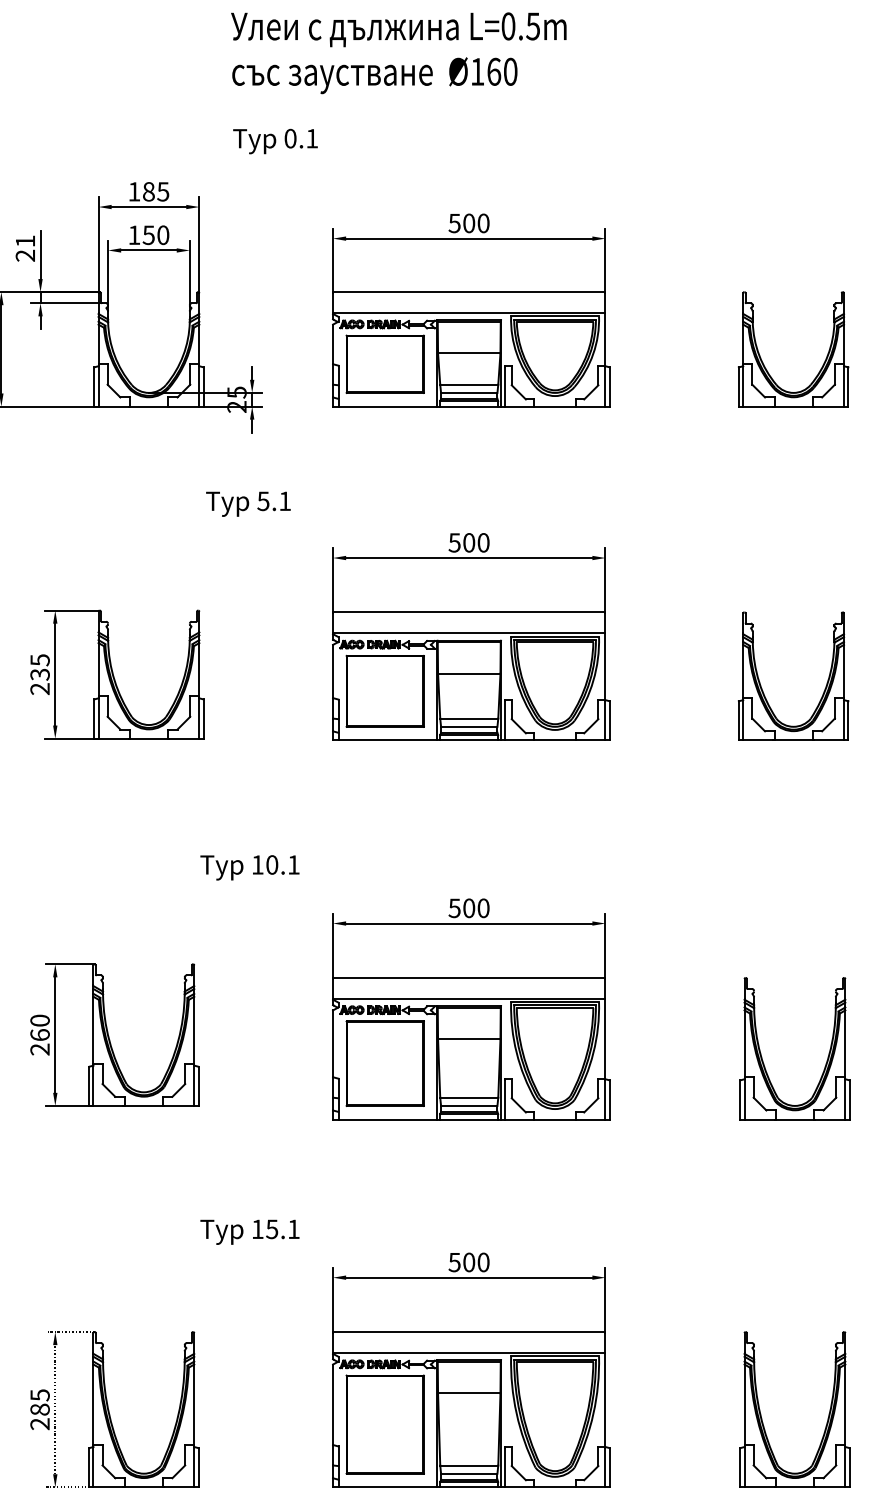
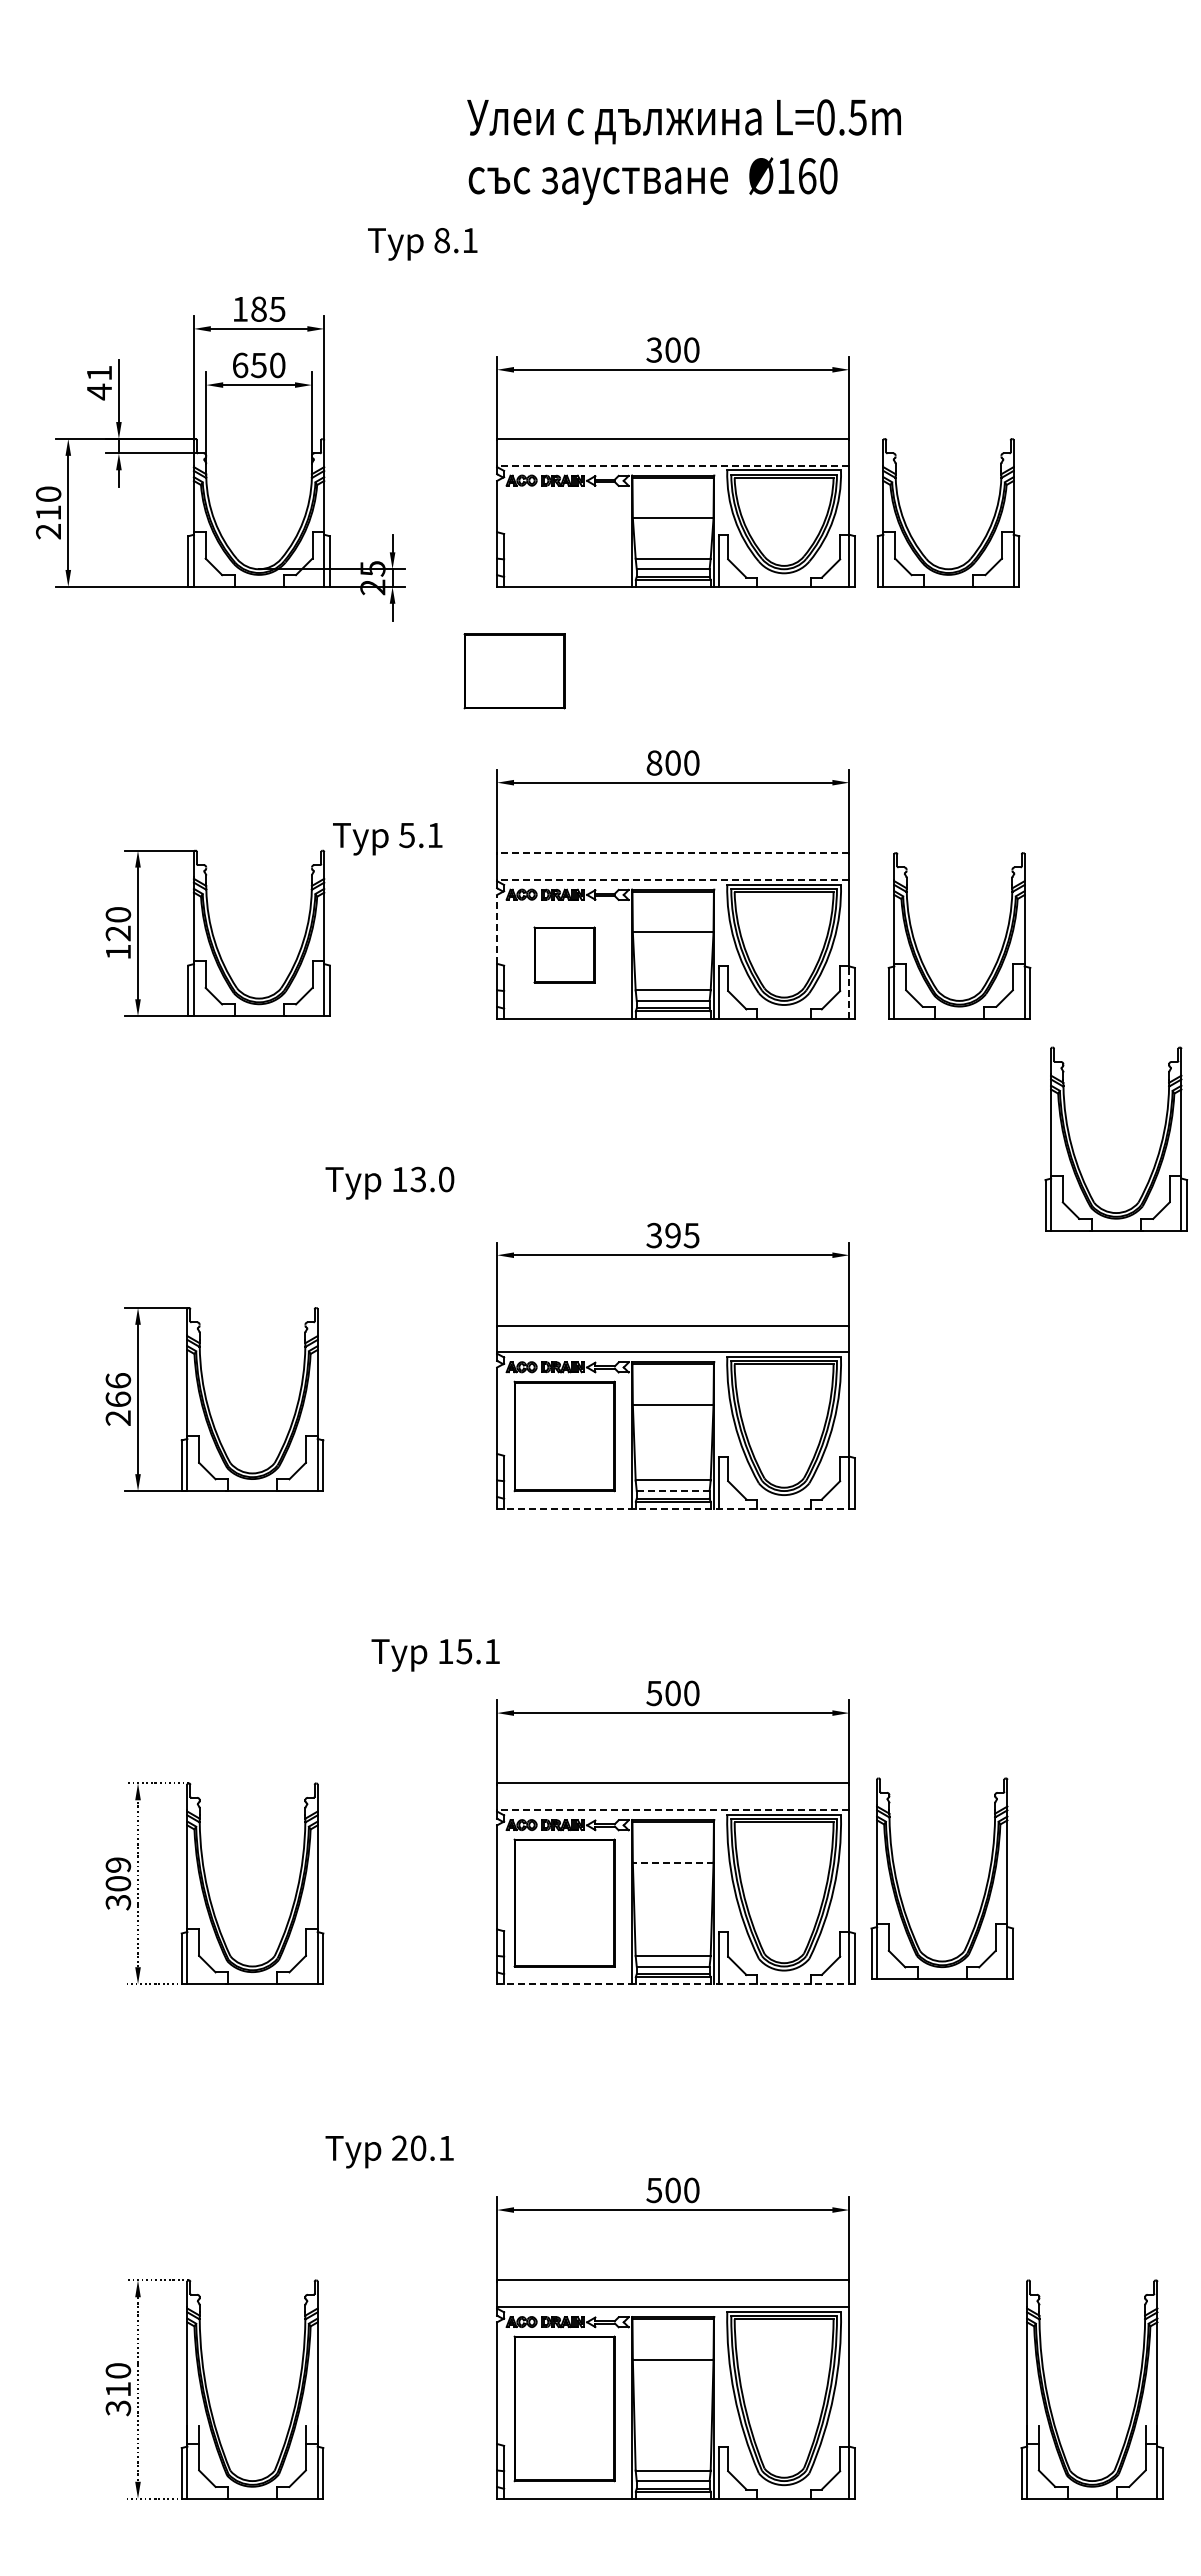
text: (398, 52) -> (683, 151), moved
text: (290, 138) -> (441, 240), 0.1 -> 8.1
text: (454, 222) -> (654, 349), 500 -> 300
text: (134, 235) -> (240, 365), 150 -> 650
text: (24, 255) -> (98, 391), 21 -> 41
line: (468, 312) -> (672, 465), solid -> dashed
part: (385, 364) -> (514, 671), moved
part: (764, 364) -> (910, 532), moved
text: (248, 504) -> (387, 839), moved
text: (454, 542) -> (654, 762), 500 -> 800
line: (468, 612) -> (672, 853), solid -> dashed
line: (468, 632) -> (672, 879), solid -> dashed
line: (333, 670) -> (497, 928), solid -> dashed
text: (40, 674) -> (118, 933), 235 -> 120
part: (761, 684) -> (917, 946), moved
part: (385, 690) -> (564, 954), size x0.6
line: (605, 720) -> (849, 992), solid -> dashed
text: (283, 864) -> (432, 1179), 10.1 -> 13.0
text: (468, 908) -> (672, 1235), 500 -> 395
text: (40, 1020) -> (118, 1380), 260 -> 266
part: (827, 1057) -> (1158, 1150), moved
line: (468, 1106) -> (672, 1491), solid -> dashed
line: (471, 1119) -> (676, 1508), solid -> dashed
text: (249, 1232) -> (435, 1655), moved
line: (468, 1353) -> (672, 1810), solid -> dashed
line: (468, 1393) -> (672, 1862), solid -> dashed
text: (40, 1409) -> (118, 1883), 285 -> 309
part: (761, 1417) -> (899, 1888), moved
line: (471, 1487) -> (676, 1984), solid -> dashed

